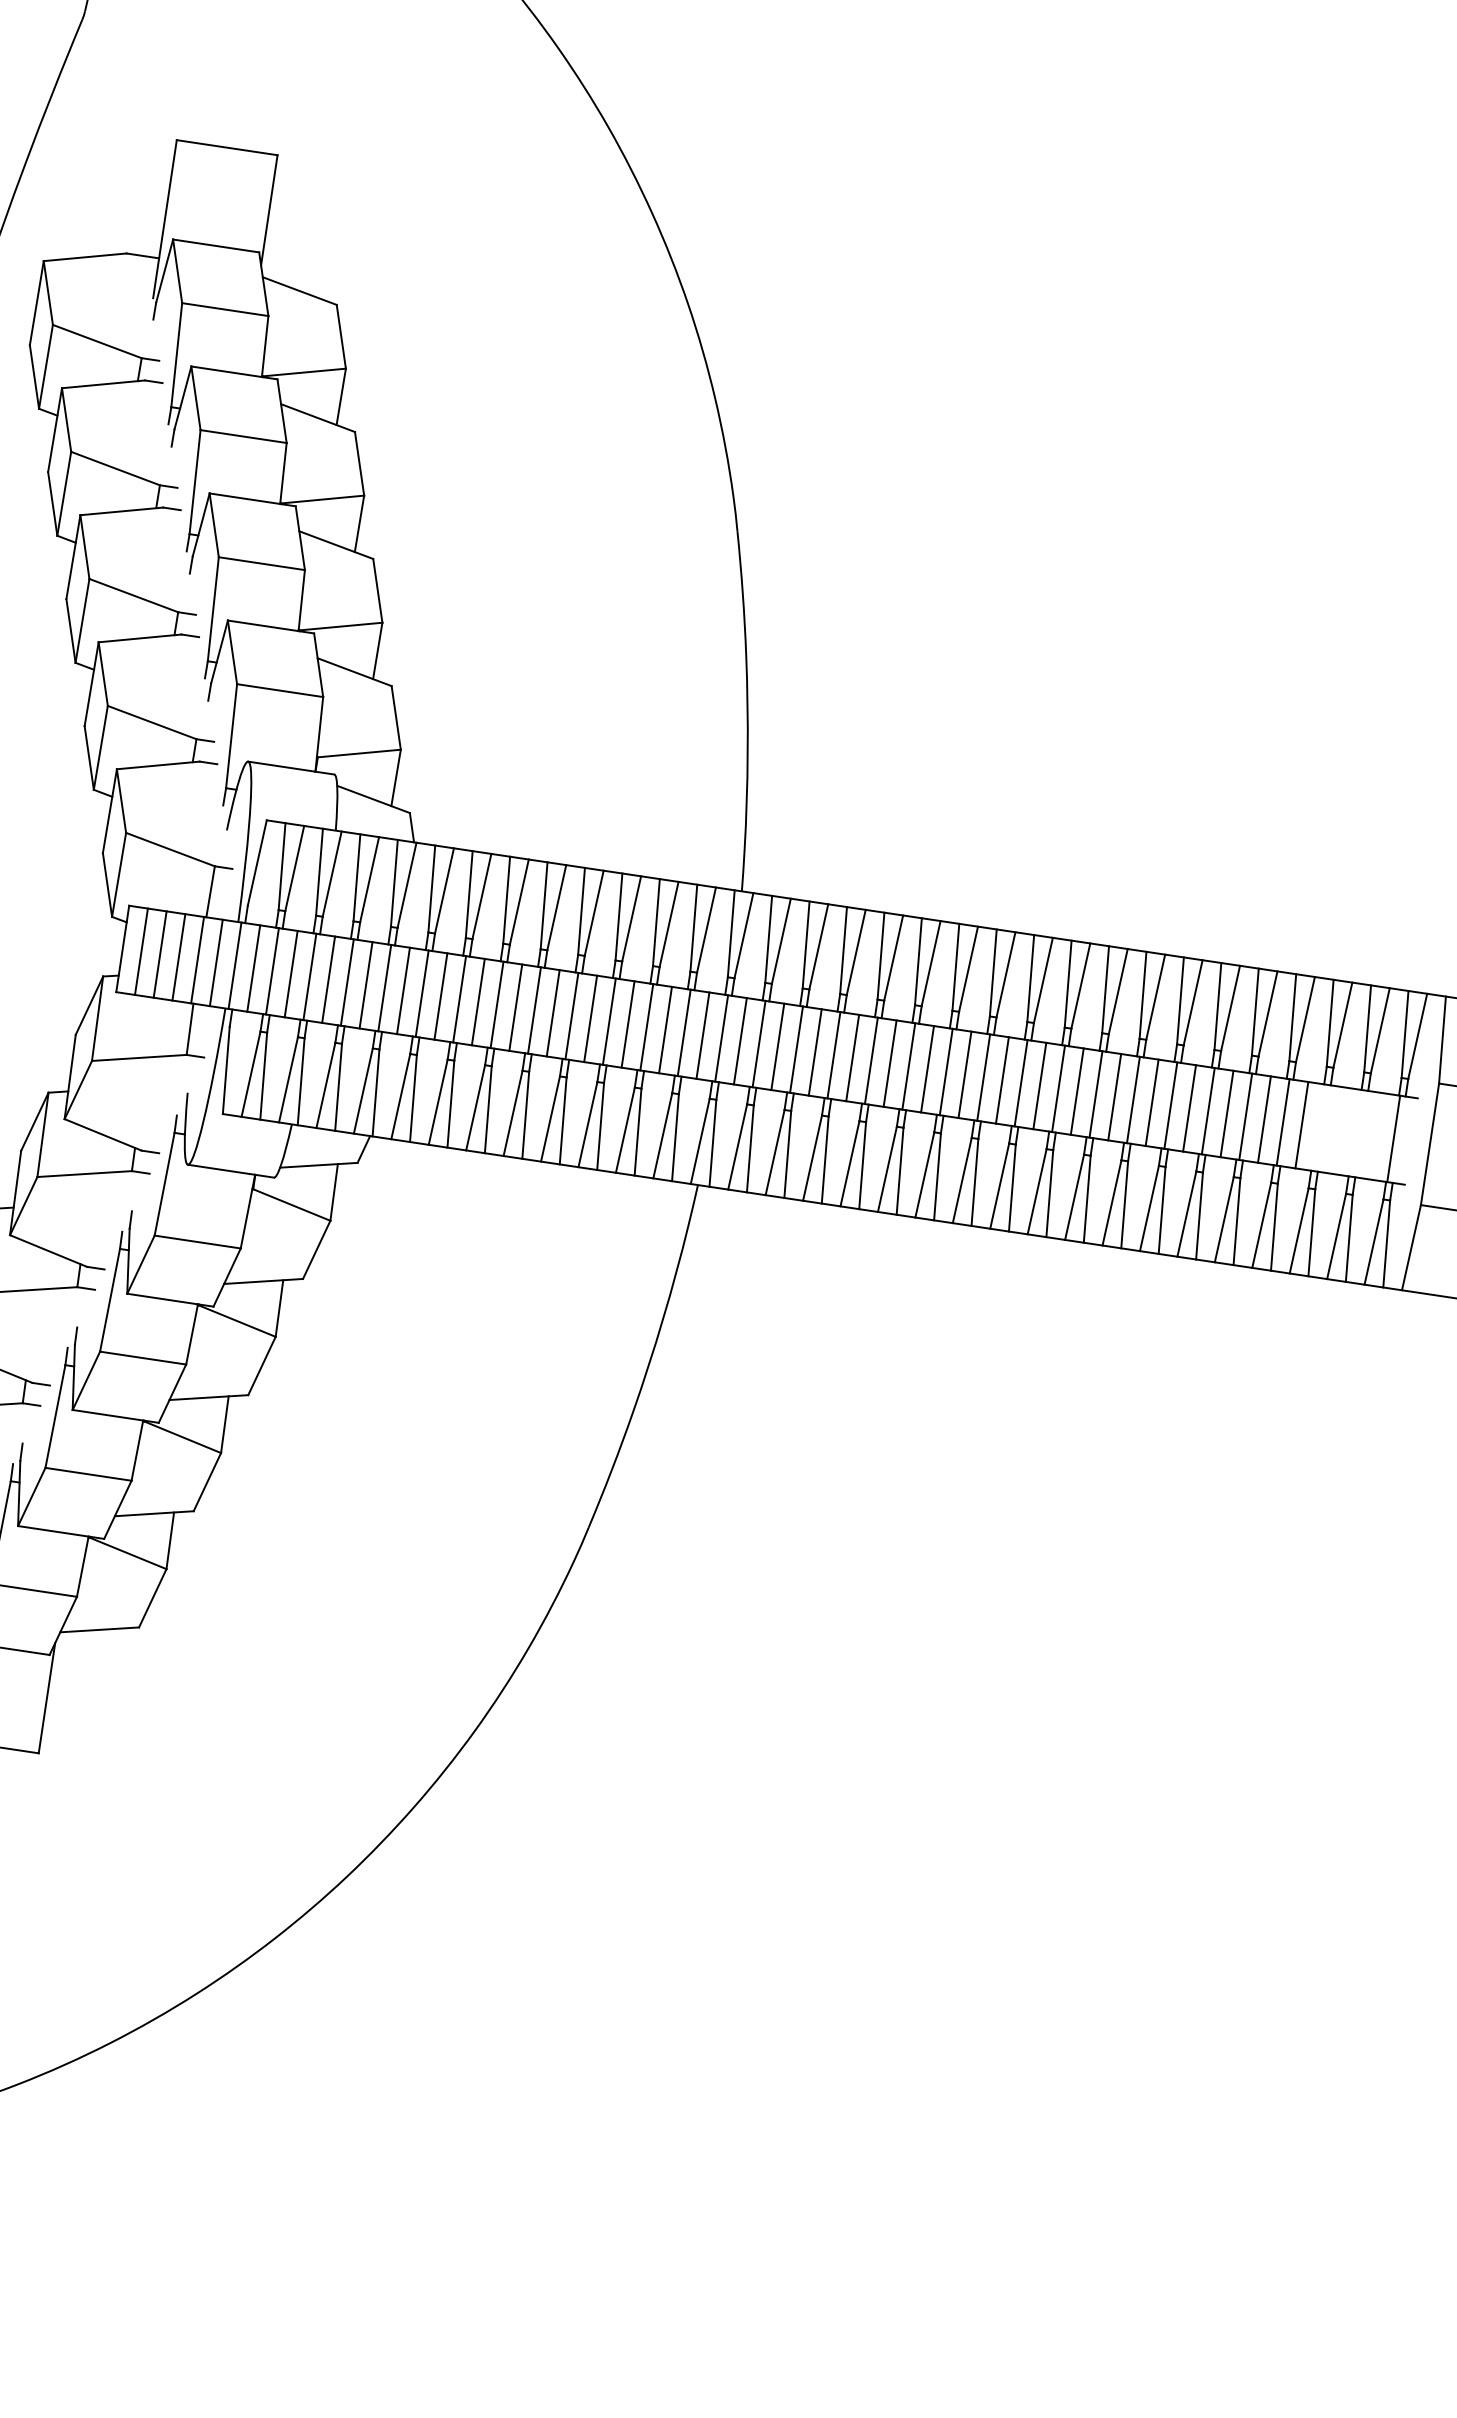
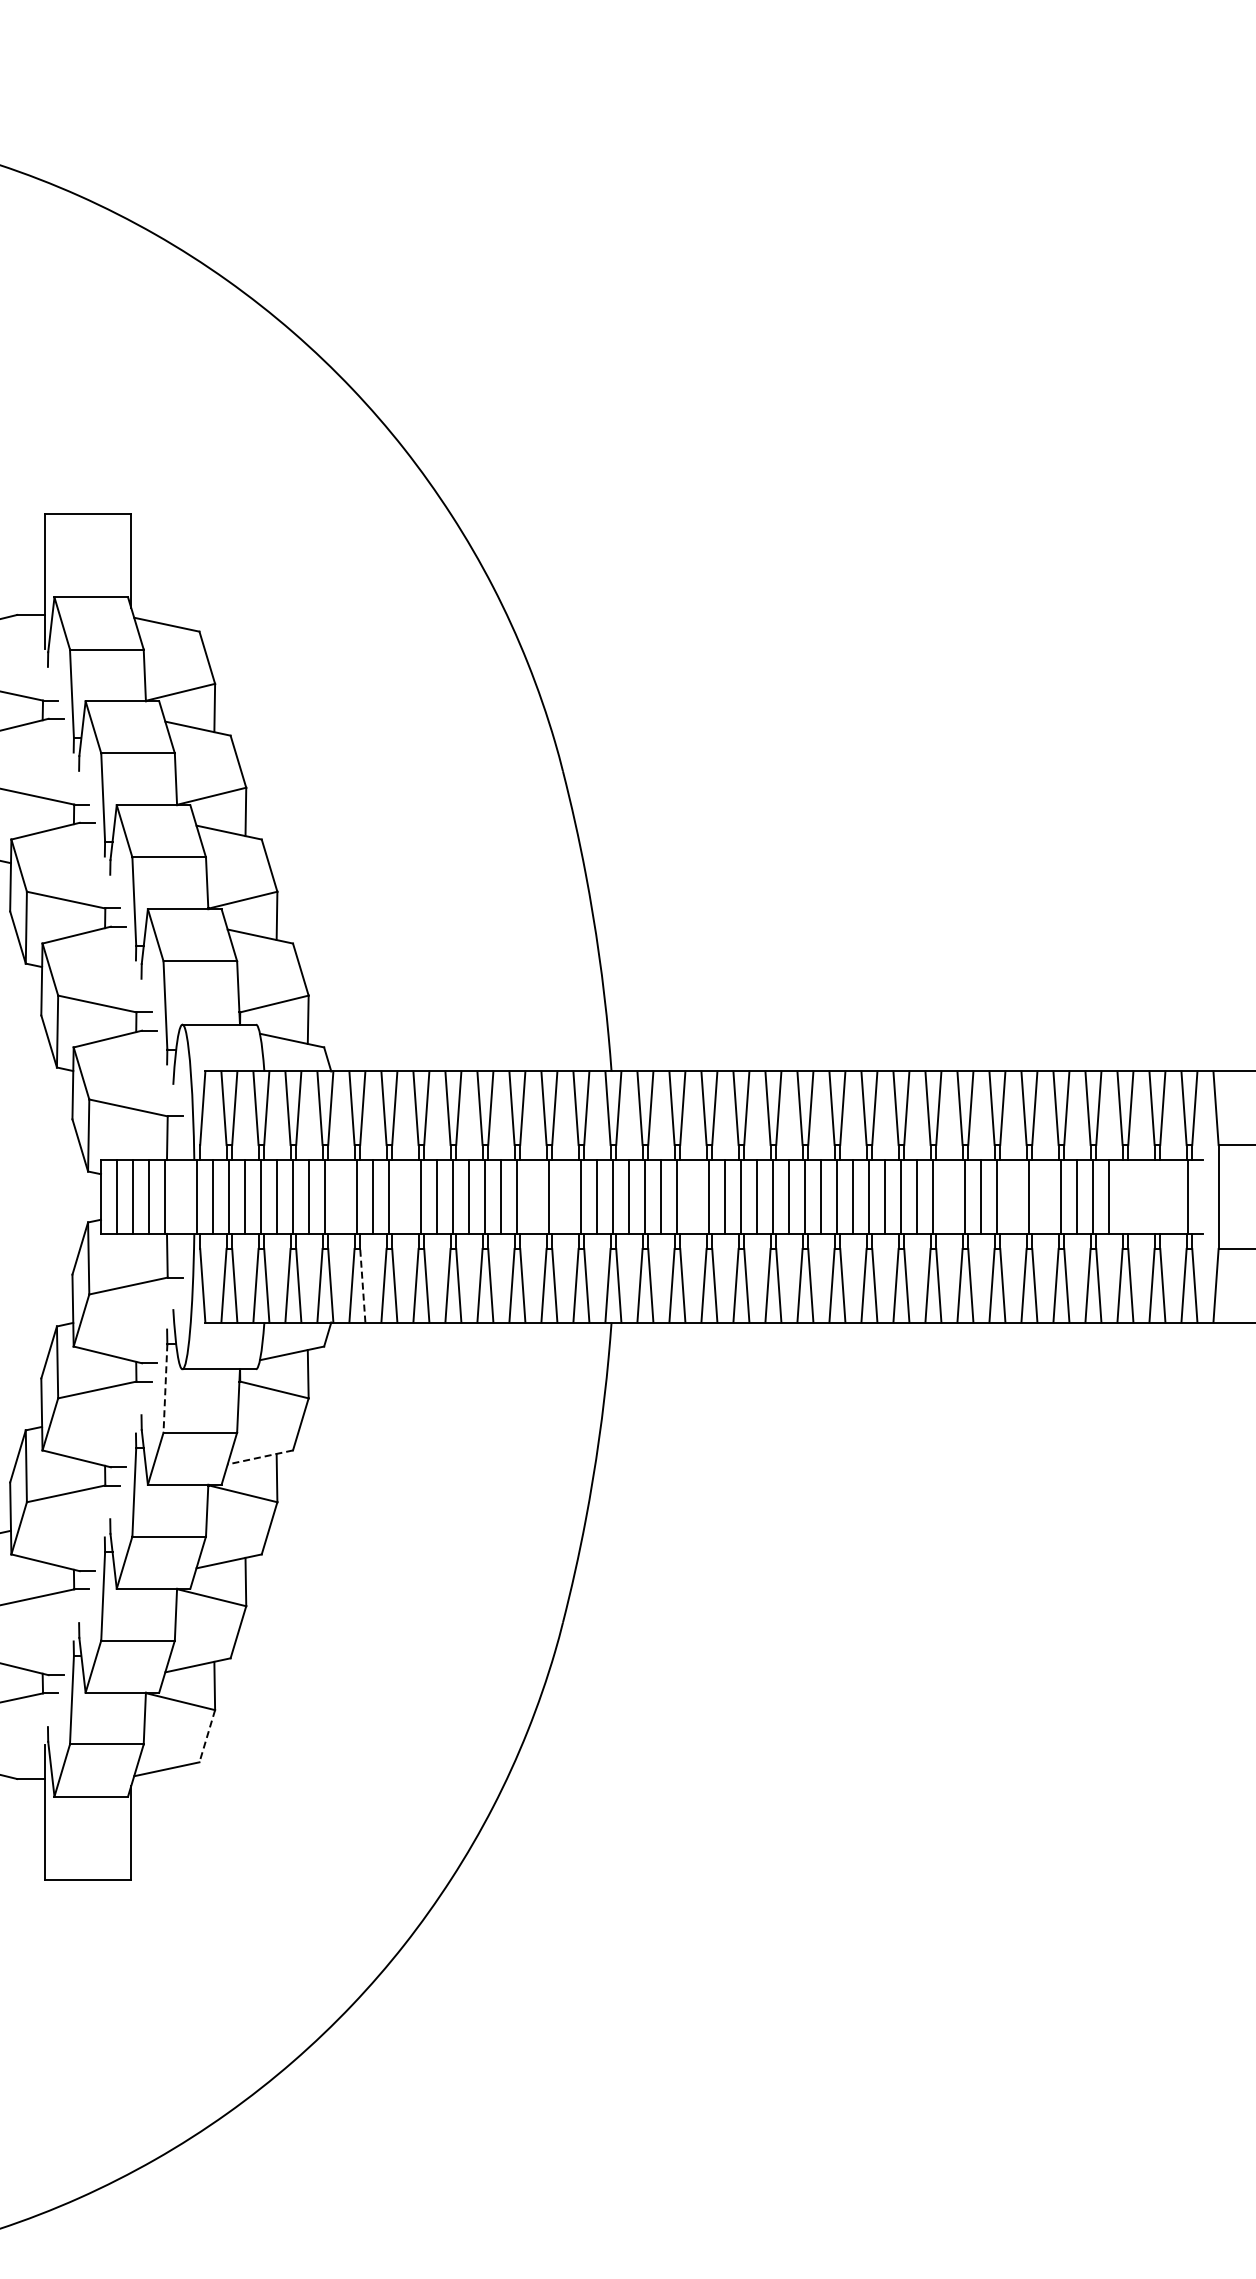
line: (216, 962) -> (181, 1196), removed
line: (404, 990) -> (341, 1196), removed
line: (478, 1001) -> (405, 1196), removed
line: (628, 1023) -> (533, 1196), removed
line: (666, 1029) -> (565, 1196), removed
line: (815, 1051) -> (693, 1196), removed
line: (1115, 1096) -> (949, 1196), removed
line: (413, 1098) -> (362, 1285), solid -> dashed
line: (1190, 1107) -> (1013, 1196), removed
line: (1227, 1113) -> (1045, 1196), removed
line: (164, 1185) -> (165, 1389), solid -> dashed
line: (262, 1281) -> (259, 1457), solid -> dashed
line: (152, 1598) -> (207, 1736), solid -> dashed

